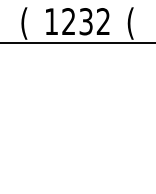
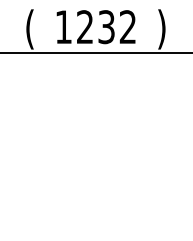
text: (130, 23) -> (161, 29), ( -> )

